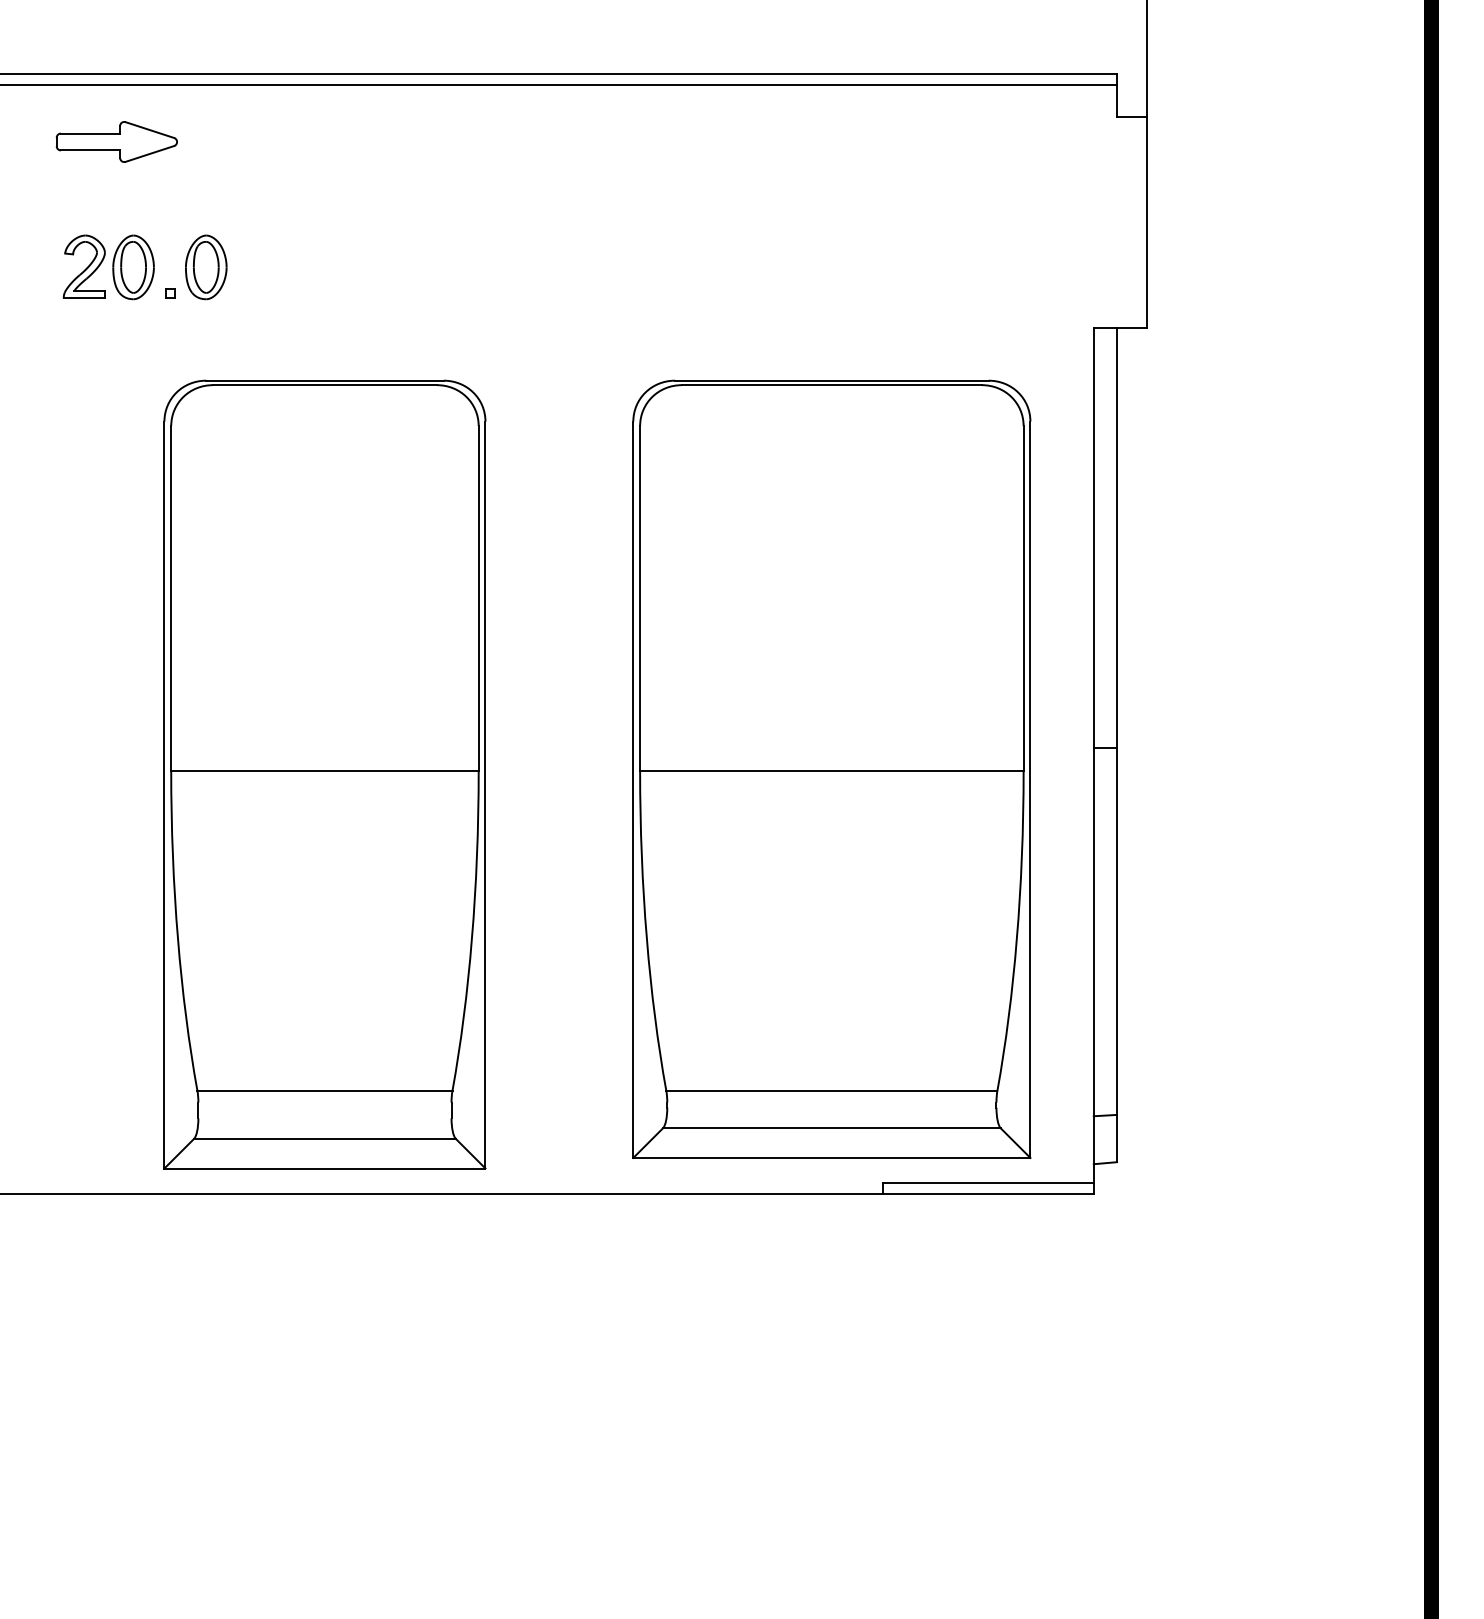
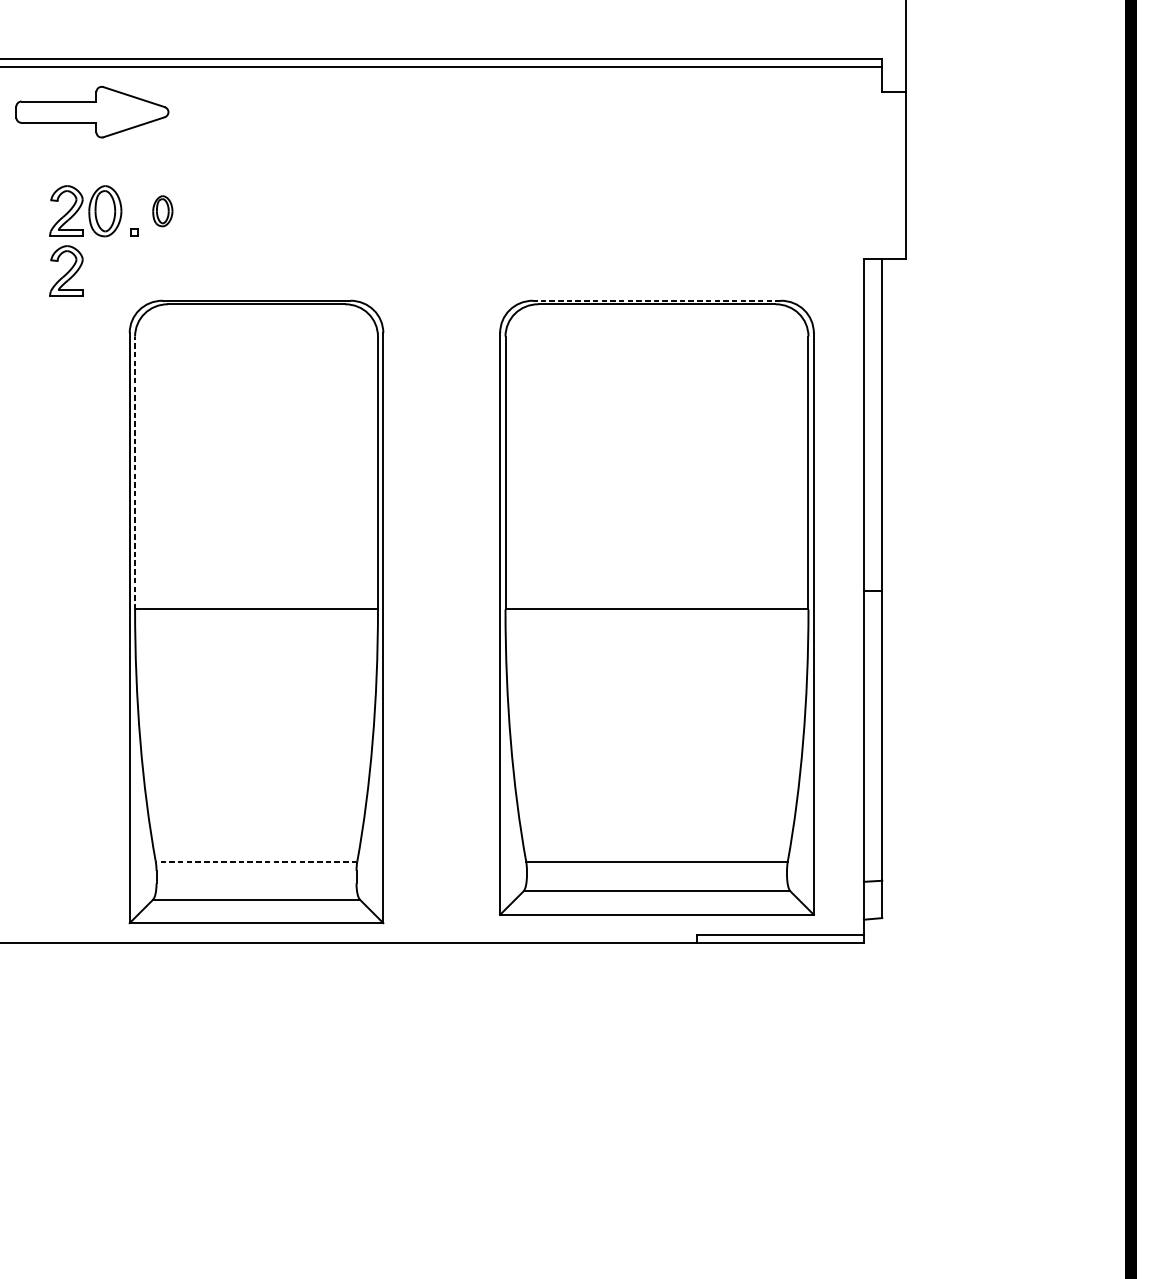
part: (116, 141) -> (91, 111), size x1.6
part: (206, 267) -> (162, 211), size x0.6
part: (83, 342) -> (65, 270), added
line: (831, 380) -> (656, 300), solid -> dashed
line: (171, 598) -> (135, 472), solid -> dashed
line: (324, 1090) -> (256, 861), solid -> dashed

